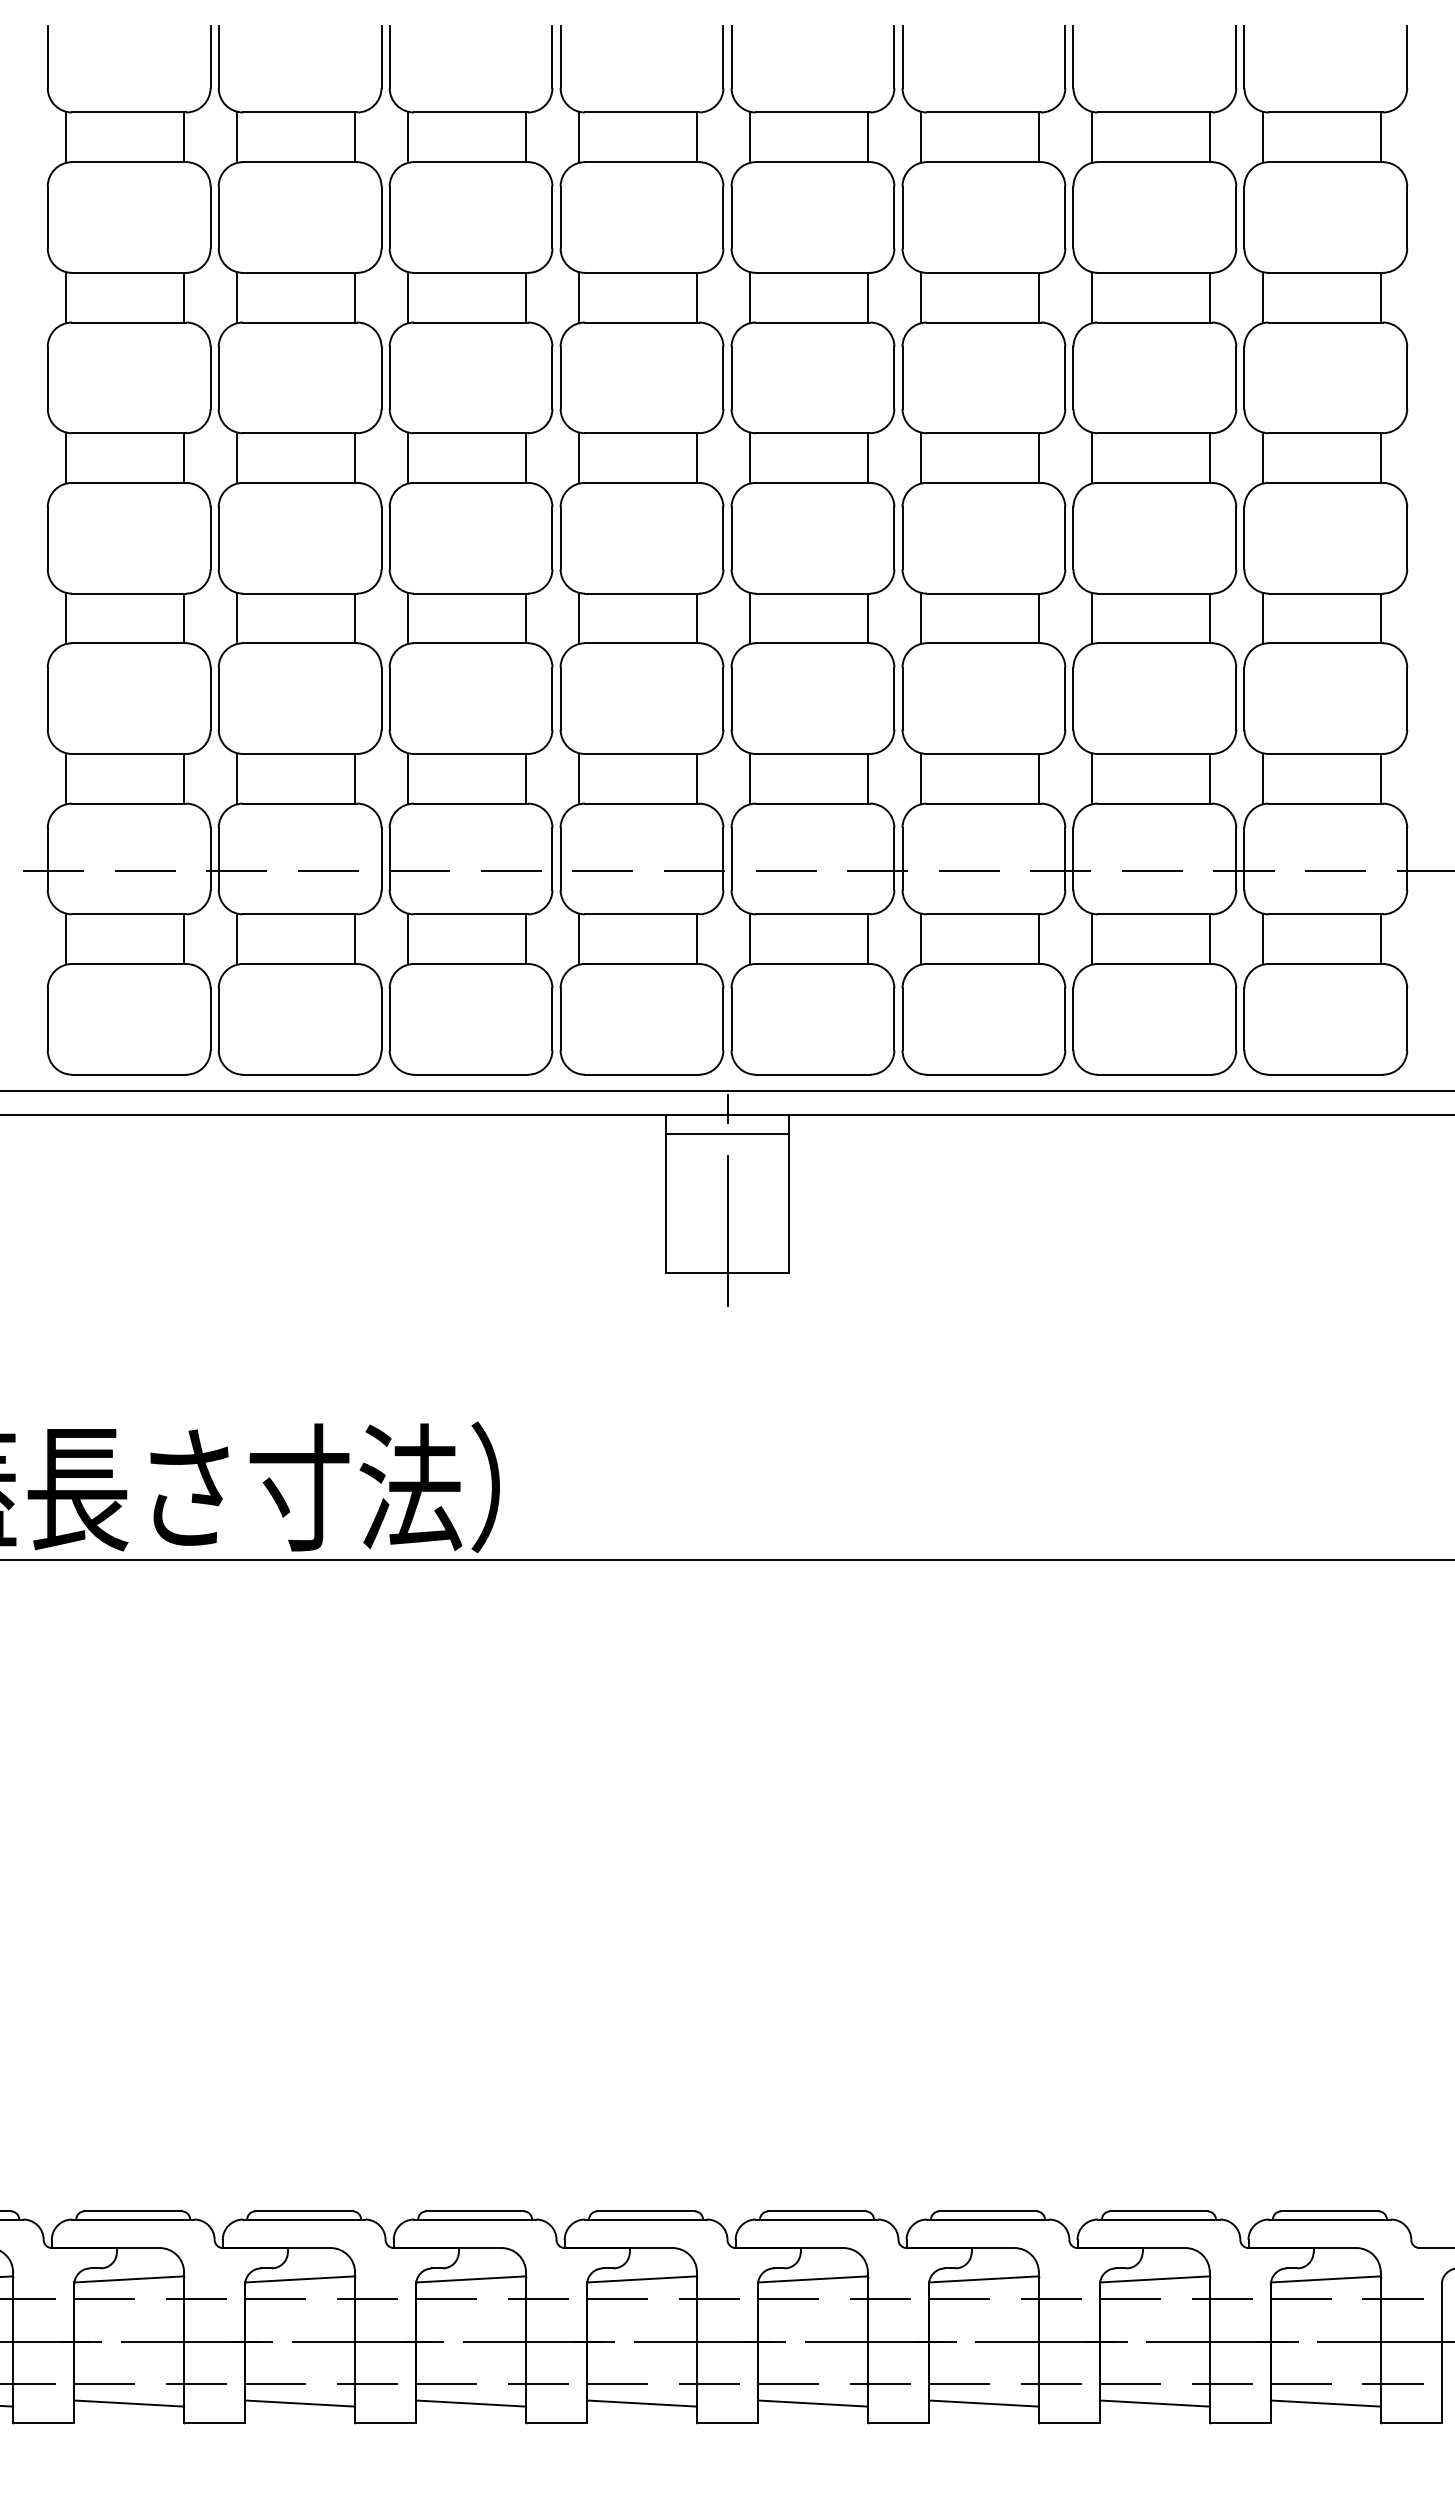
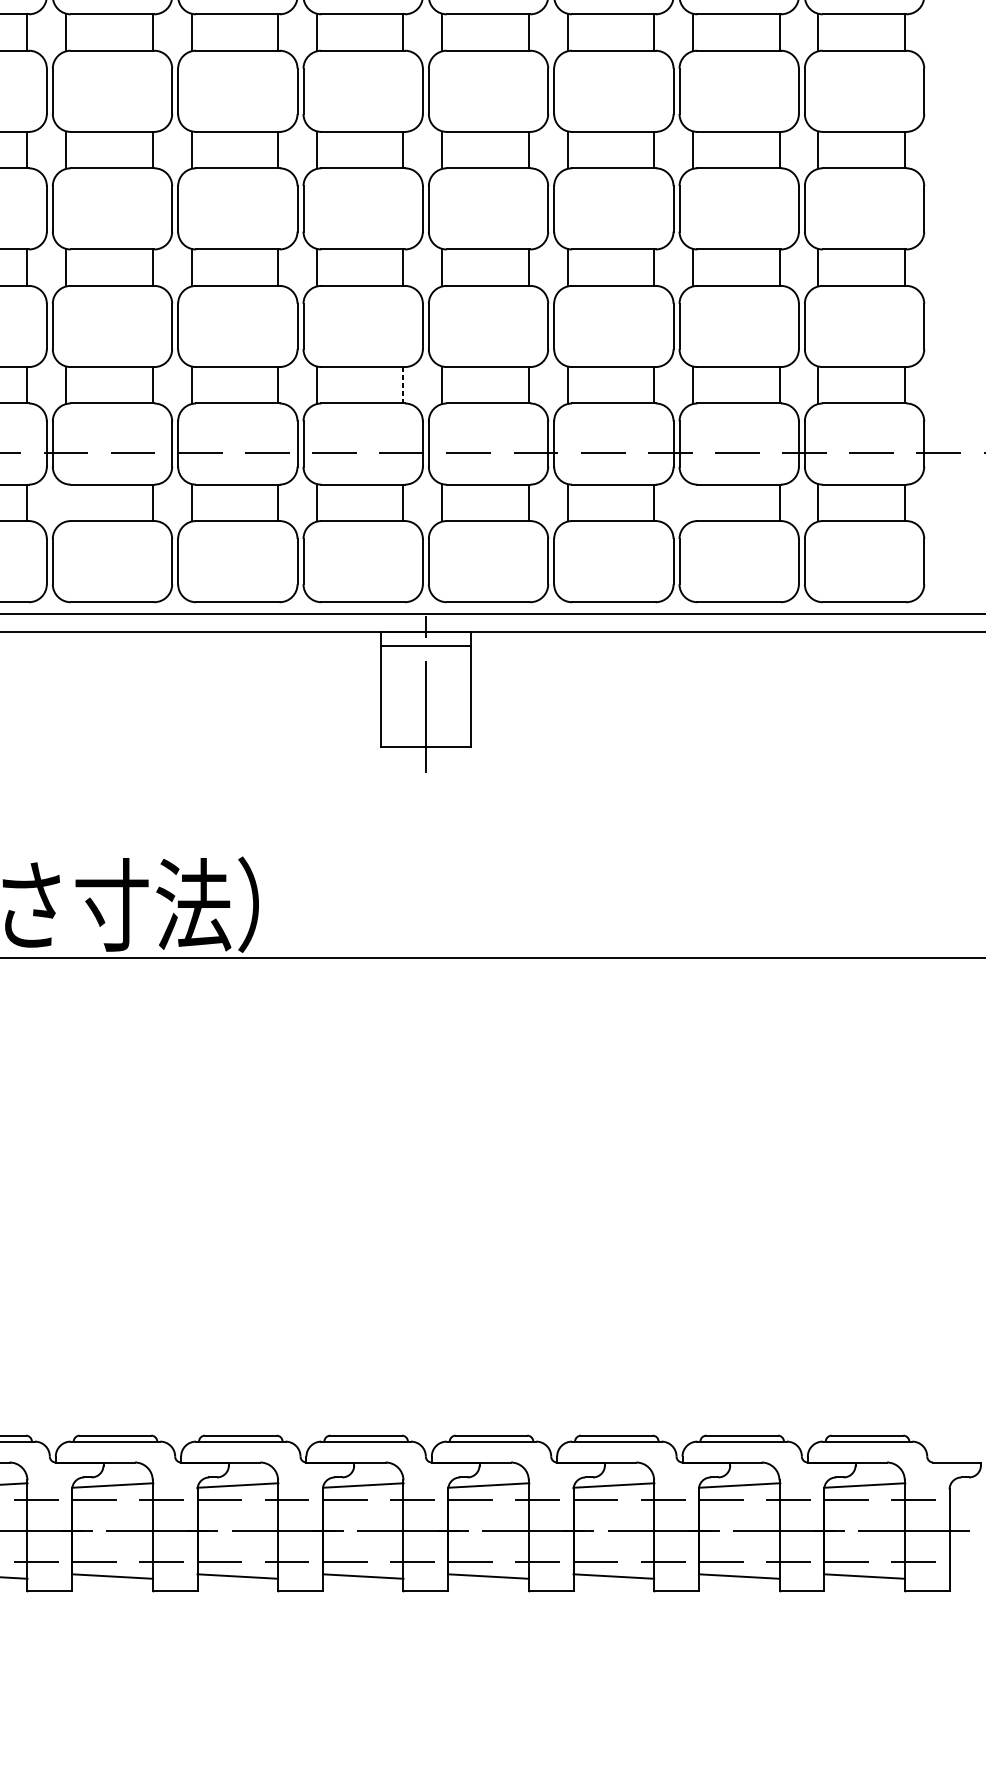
line: (696, 778) -> (403, 385), solid -> dashed
line: (237, 939) -> (66, 503), removed
line: (1091, 939) -> (692, 503), removed

